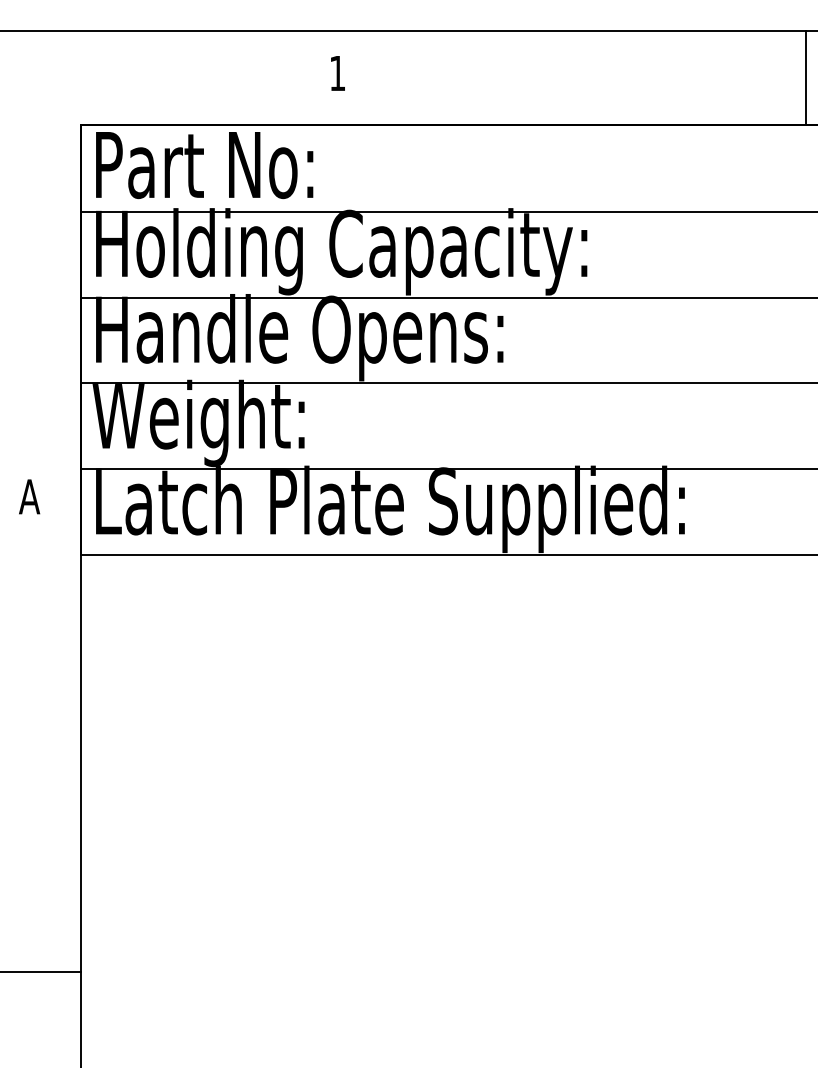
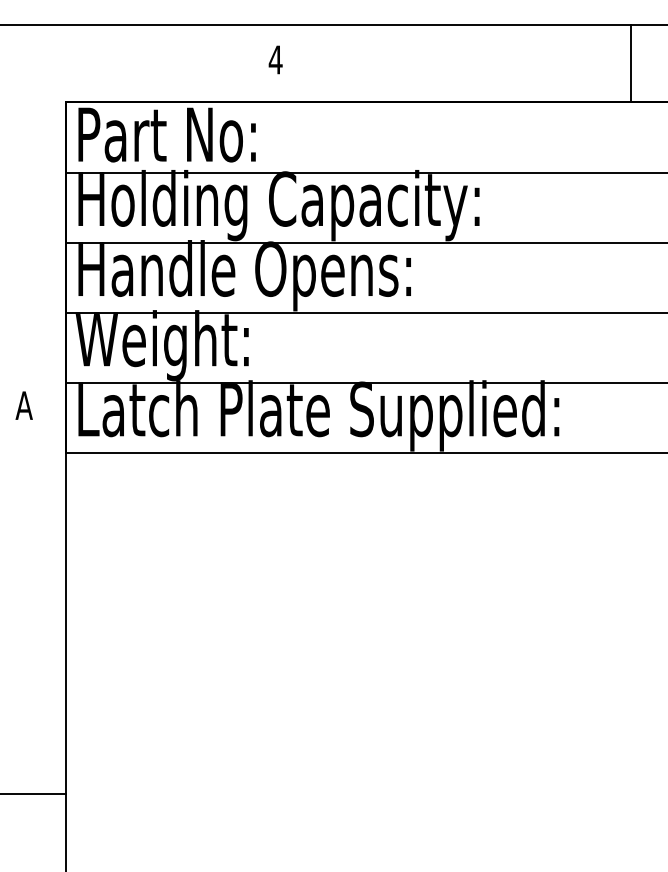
text: (337, 72) -> (275, 59), 1 -> 4
line: (805, 77) -> (630, 63), moved

